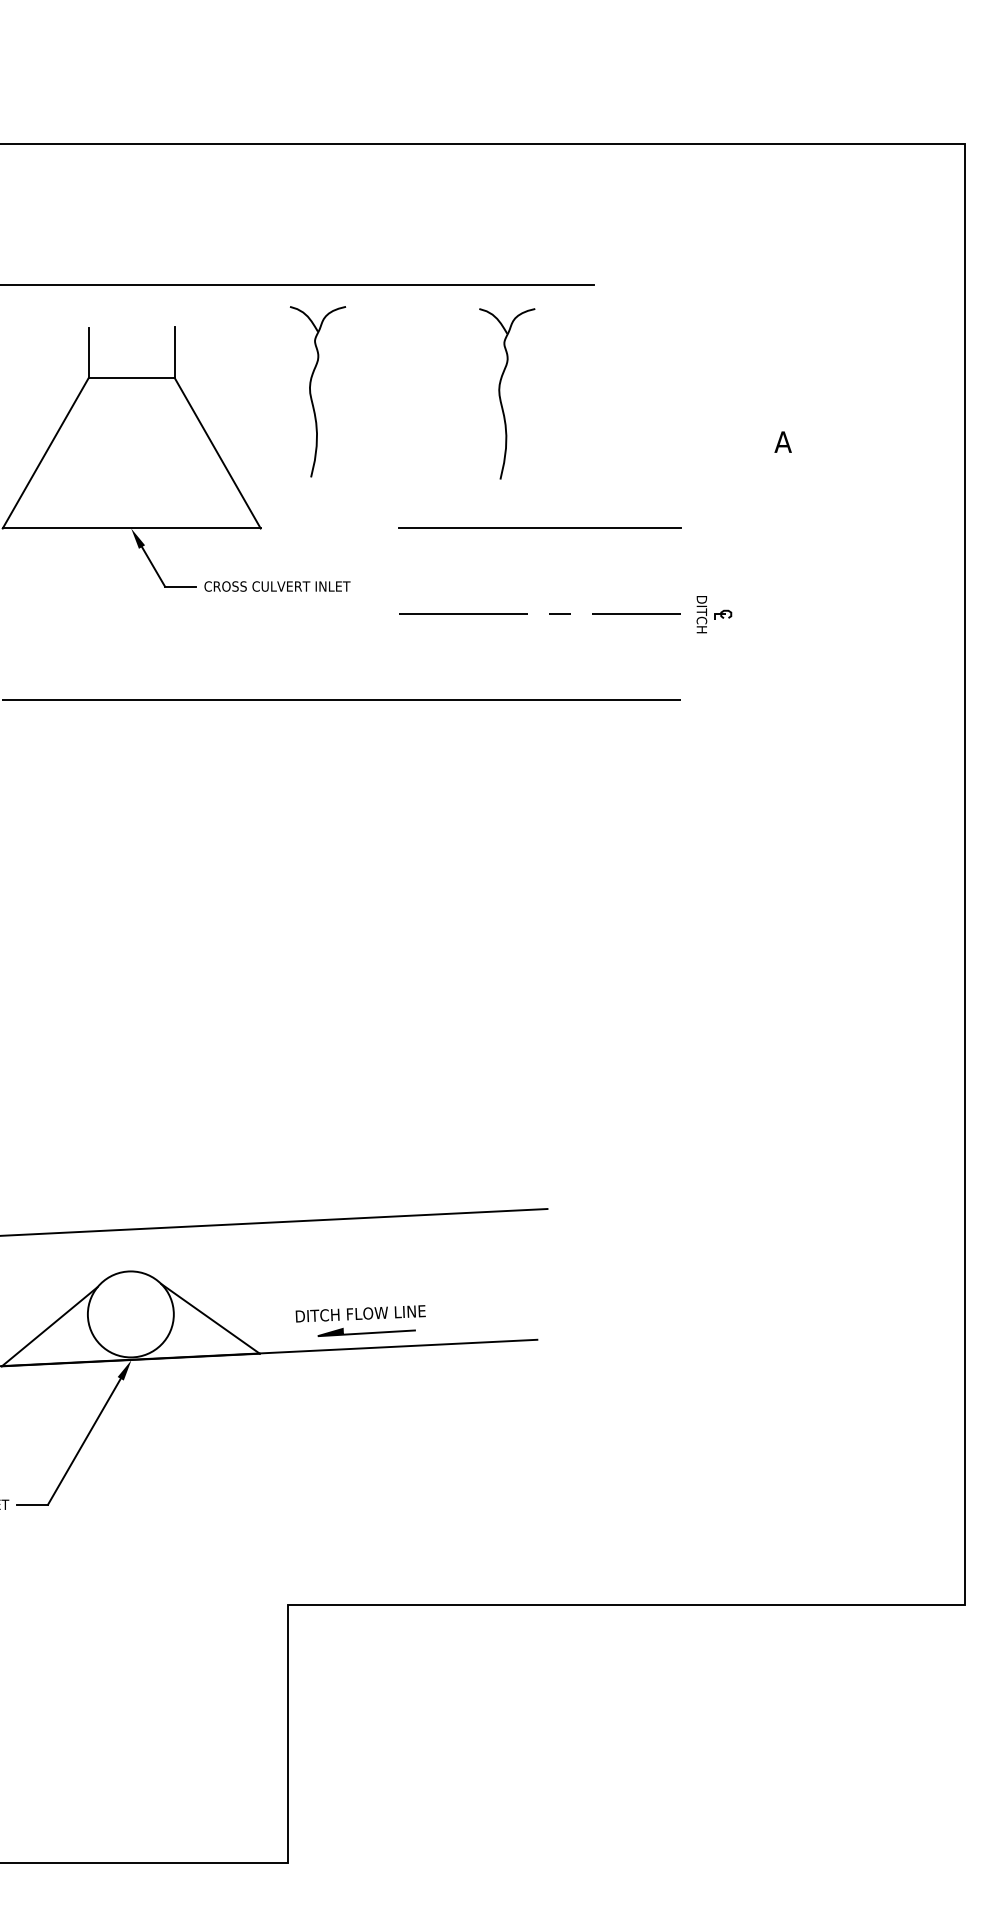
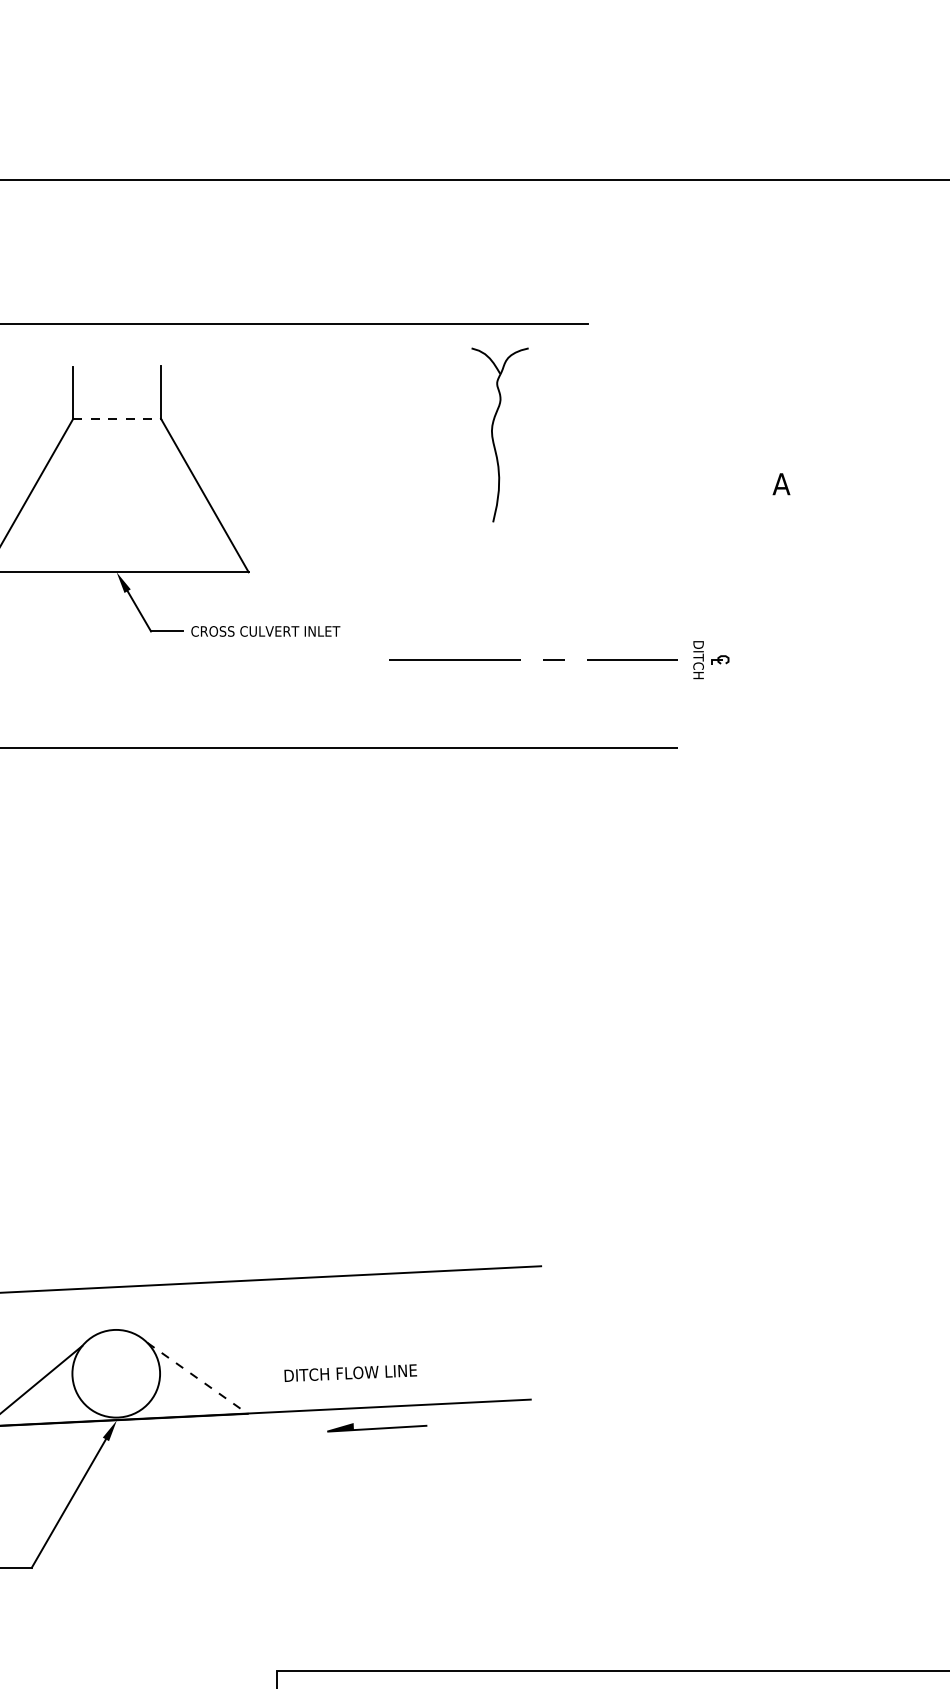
line: (131, 378) -> (116, 419), solid -> dashed
part: (311, 391) -> (300, 432), removed
line: (539, 528) -> (532, 572), removed
line: (211, 1319) -> (198, 1378), solid -> dashed
part: (366, 1331) -> (376, 1426), moved

